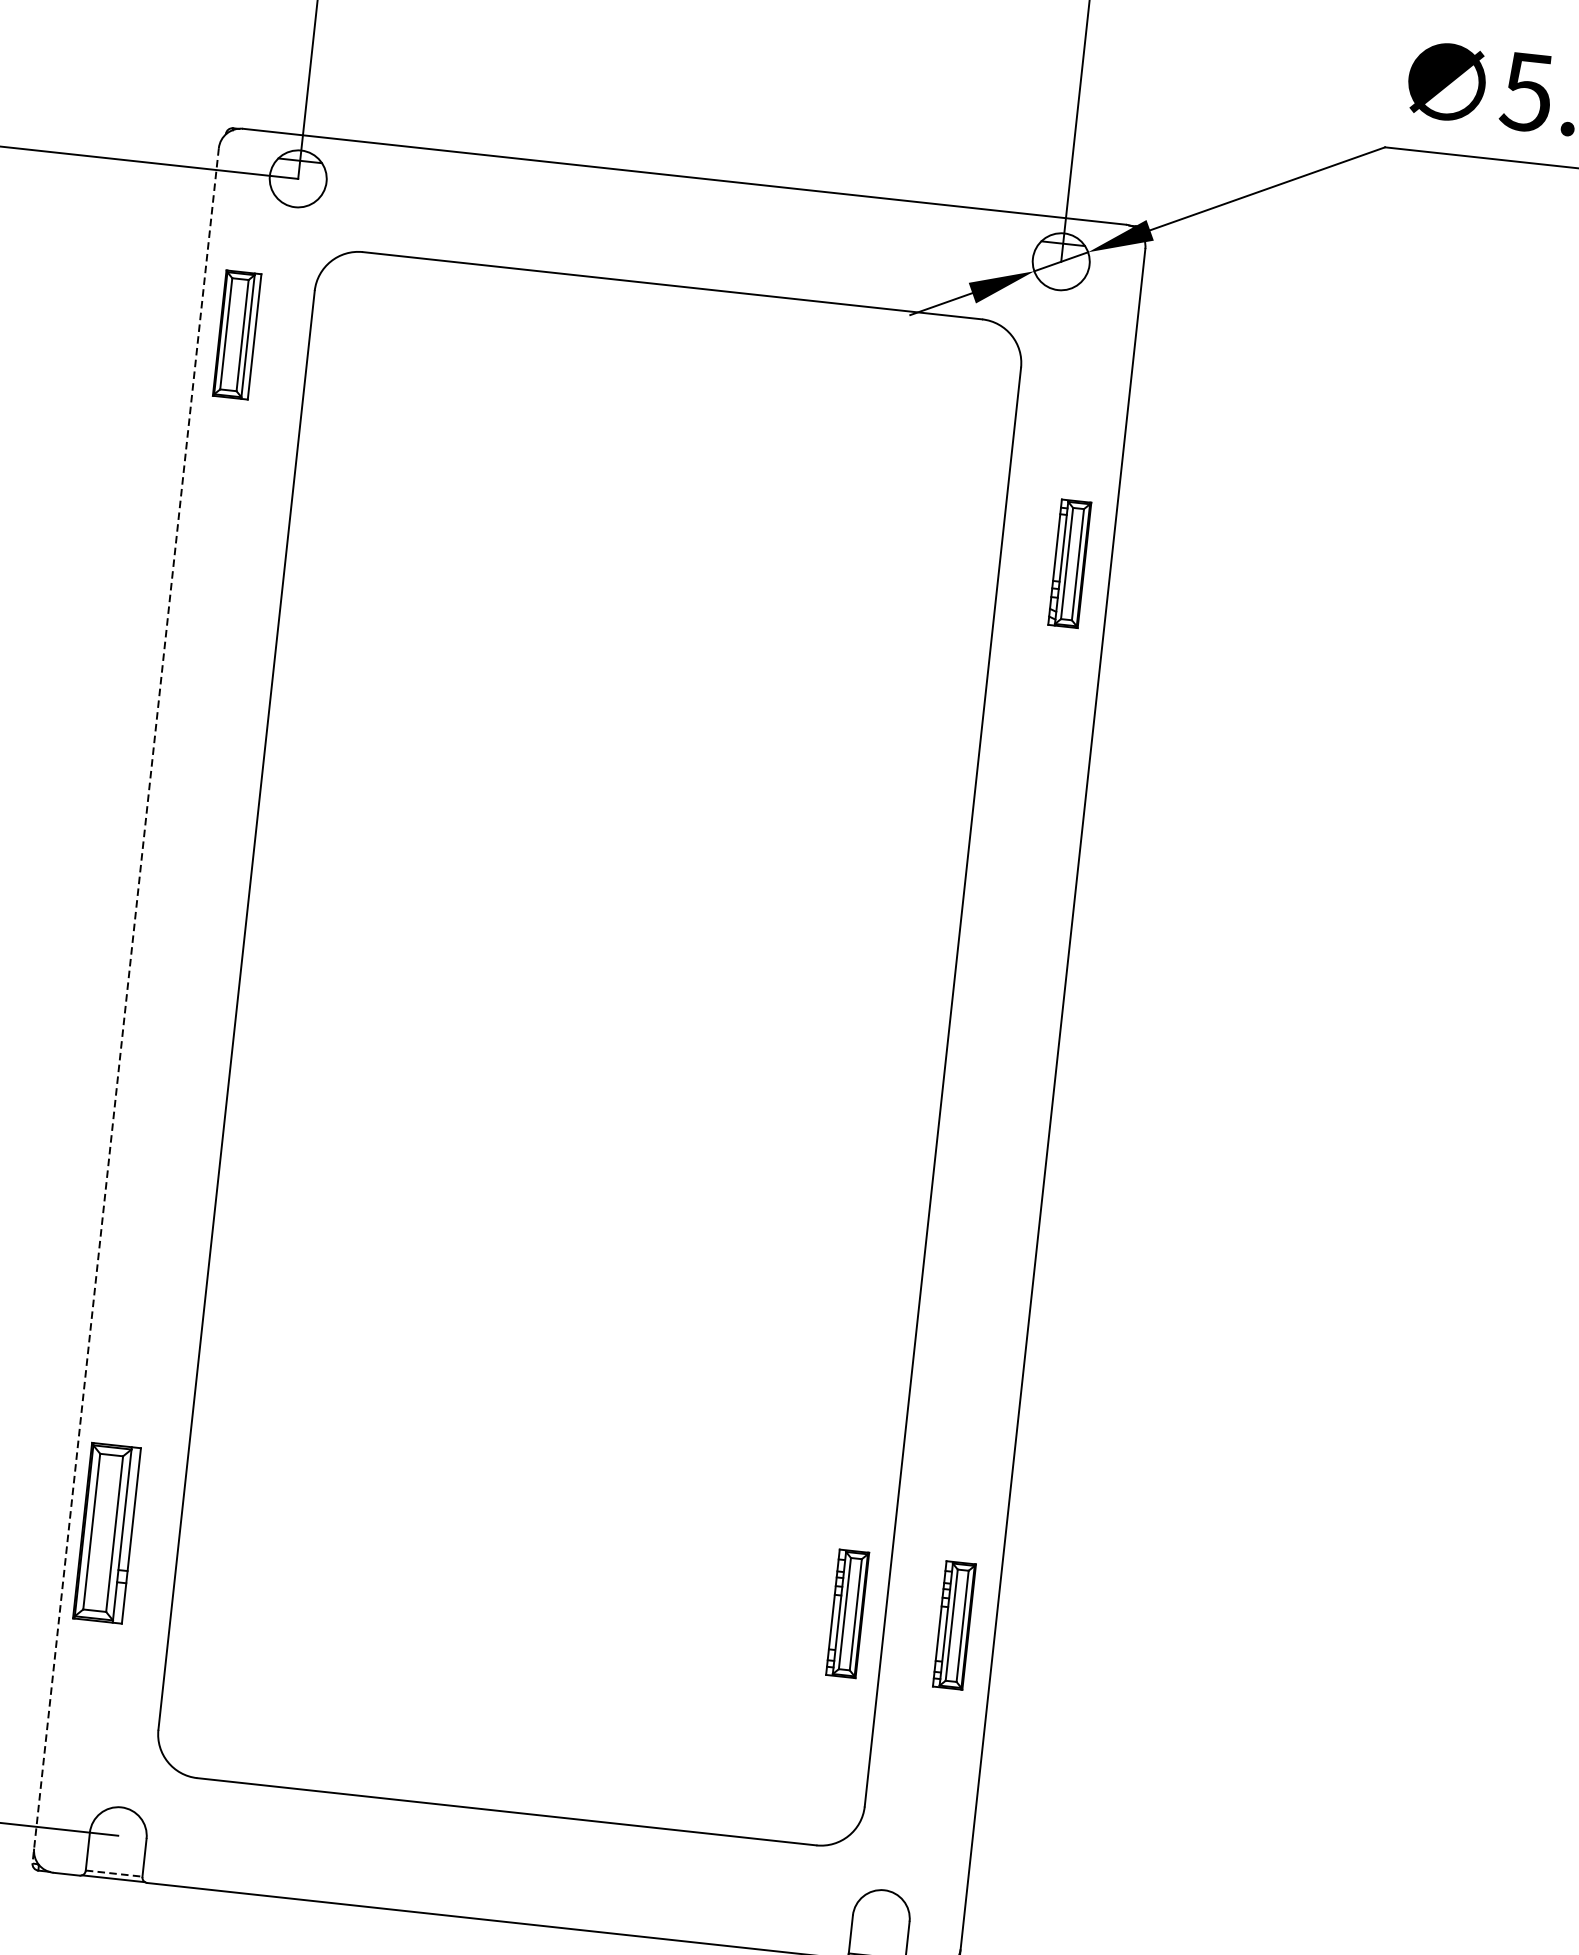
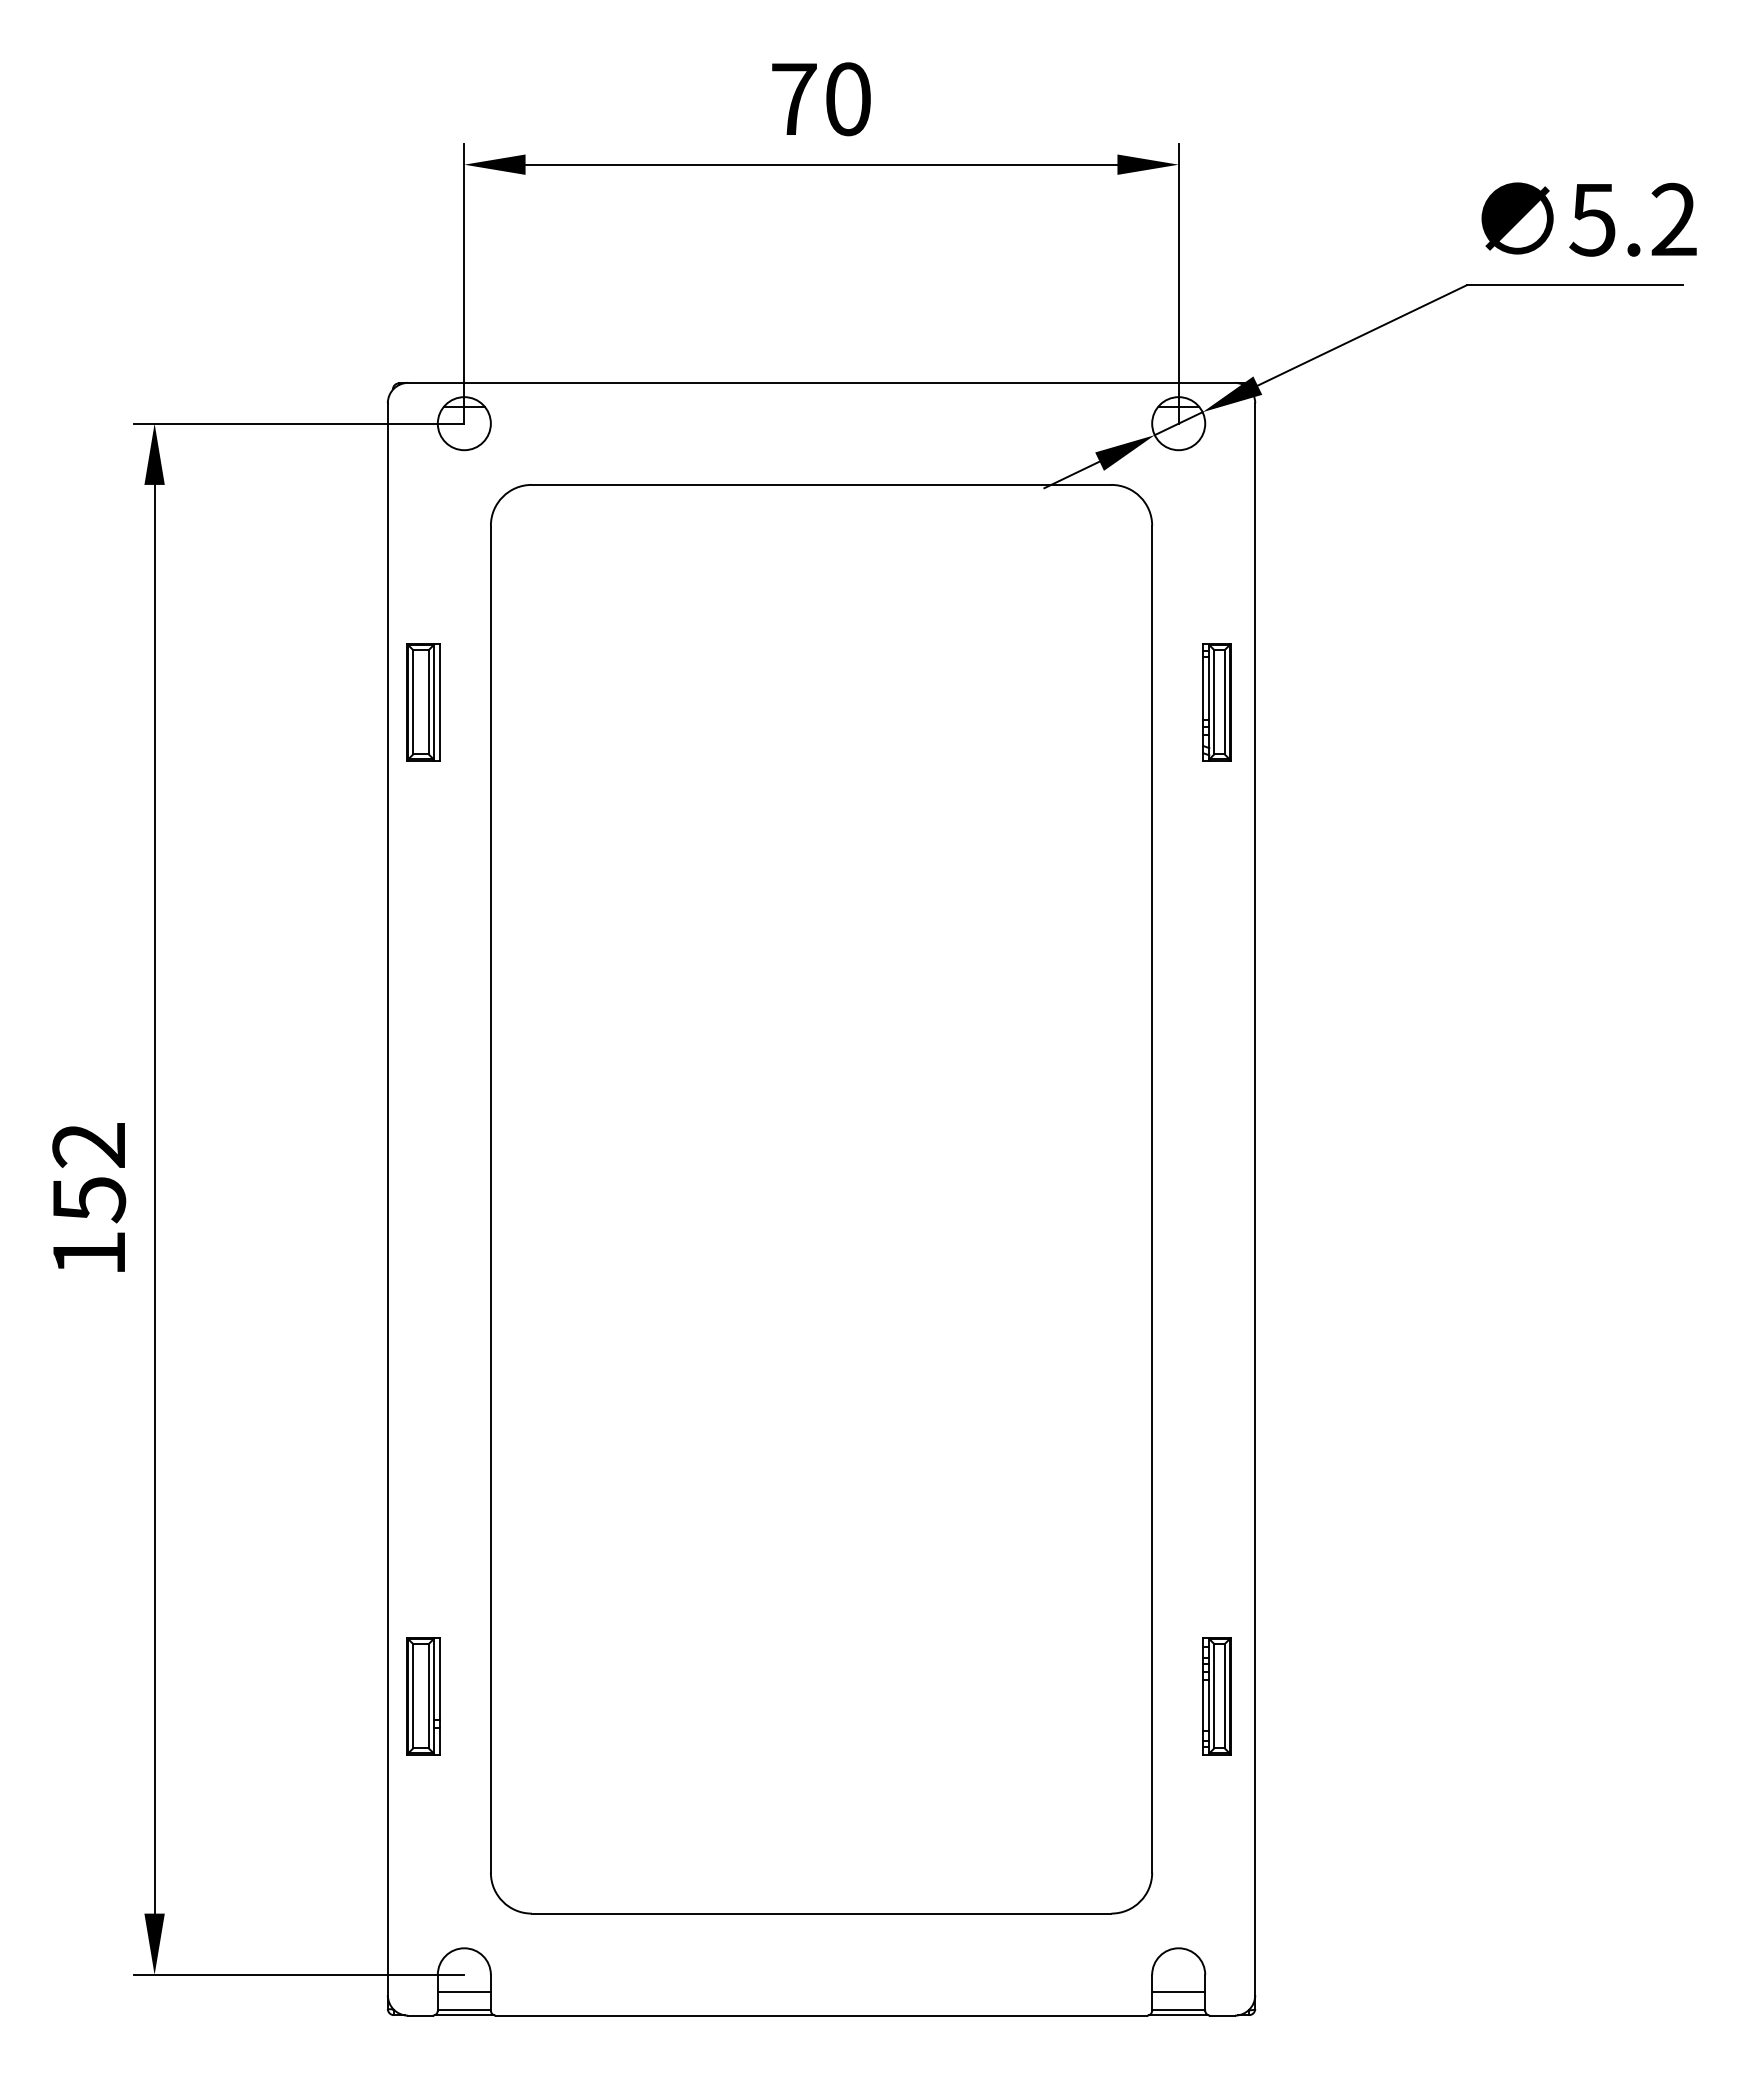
part: (237, 335) -> (423, 702), moved
line: (125, 1006) -> (387, 1206), dashed -> solid
part: (106, 1533) -> (423, 1696), size x0.71
part: (847, 1614) -> (1116, 1696), removed
line: (115, 1853) -> (463, 1991), added
line: (114, 1873) -> (464, 2010), dashed -> solid
line: (879, 1936) -> (1178, 1991), added

